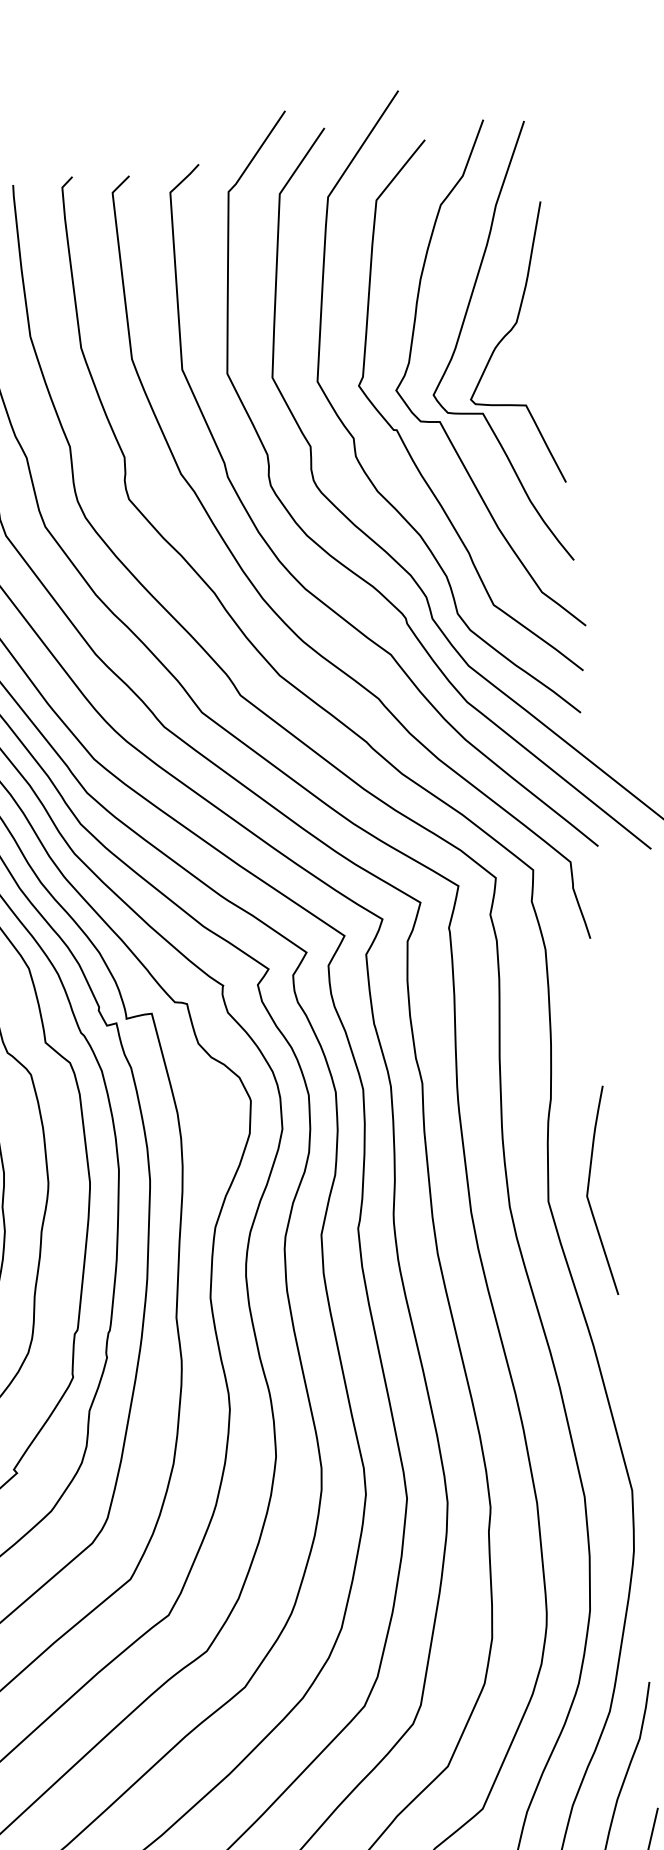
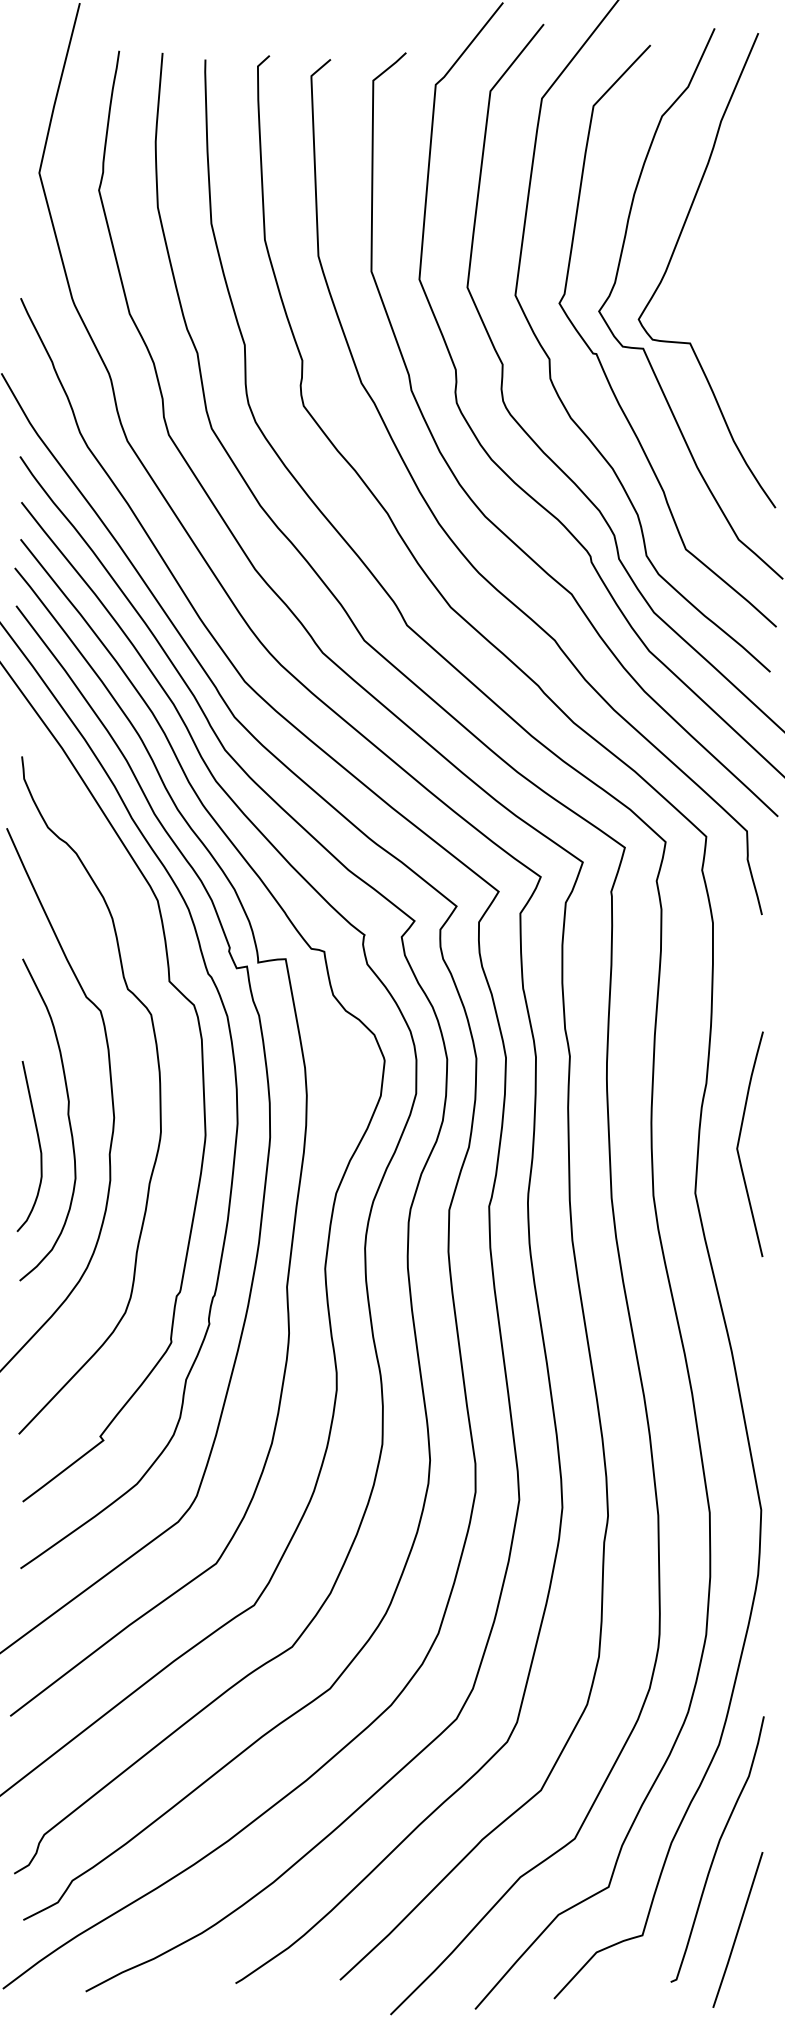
curve: (503, 339) -> (718, 265), removed
curve: (588, 1191) -> (739, 1143), moved

